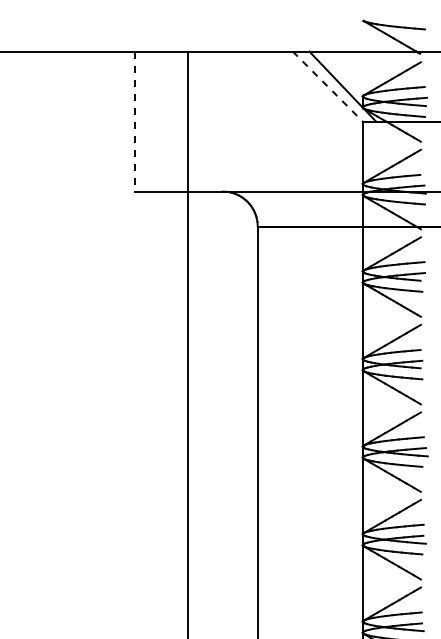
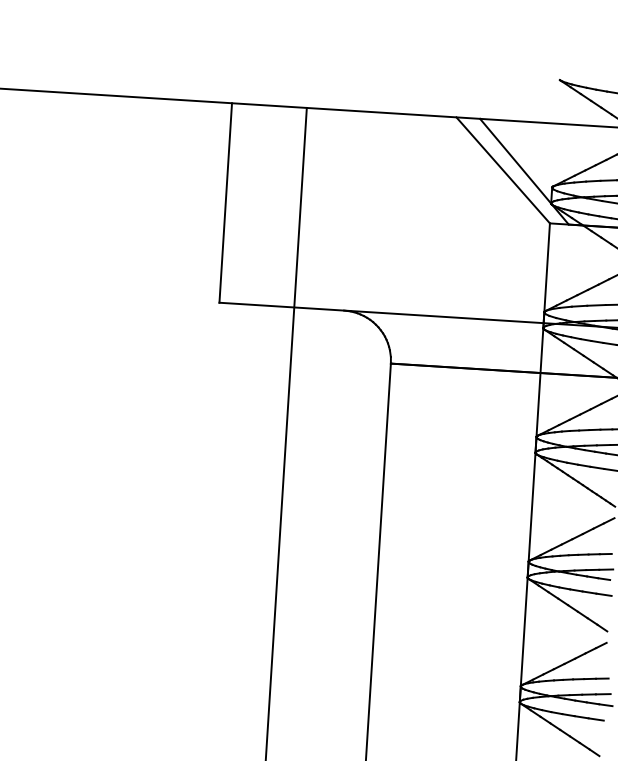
line: (327, 86) -> (502, 170), dashed -> solid
line: (135, 122) -> (226, 204), dashed -> solid

